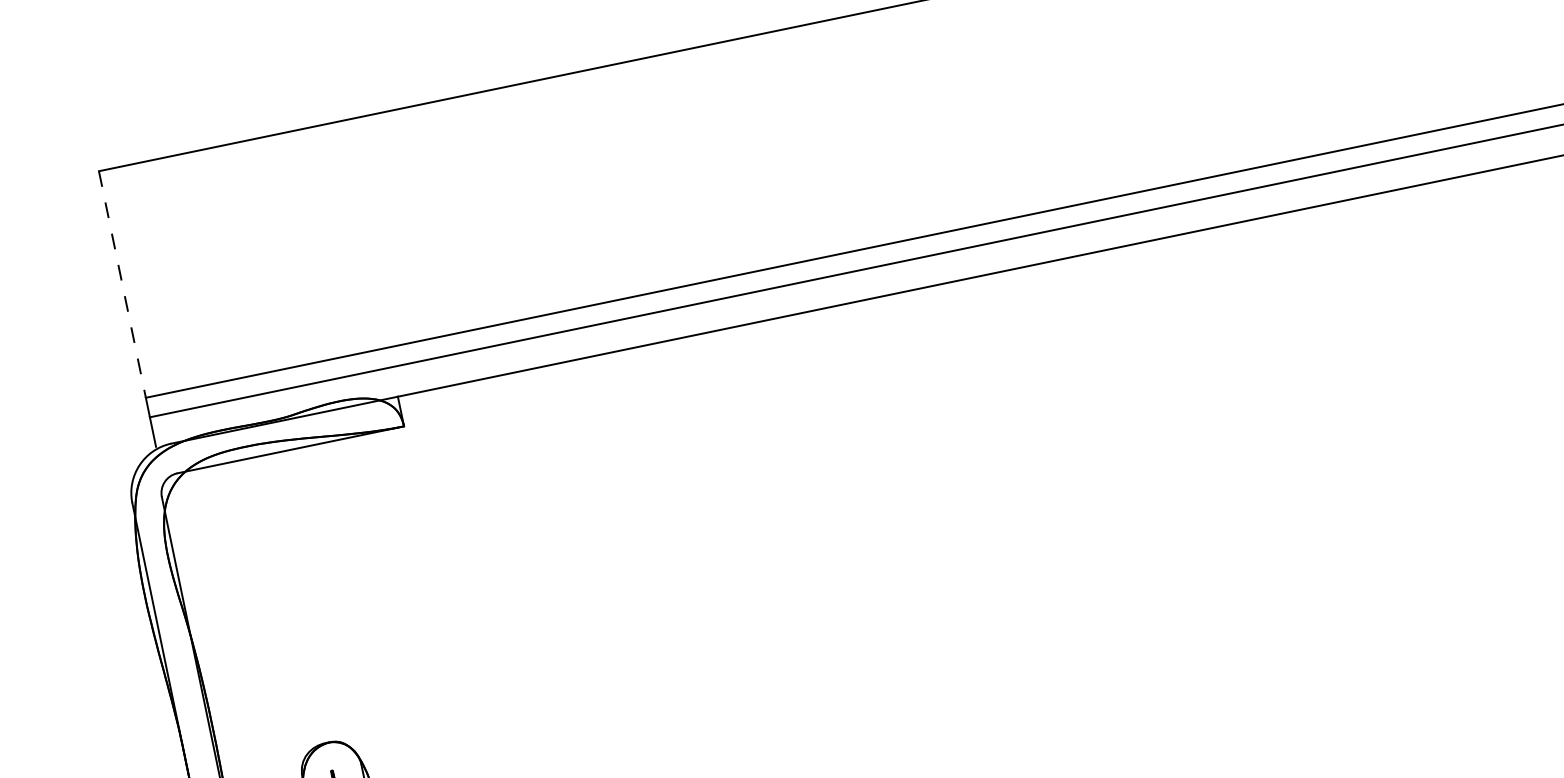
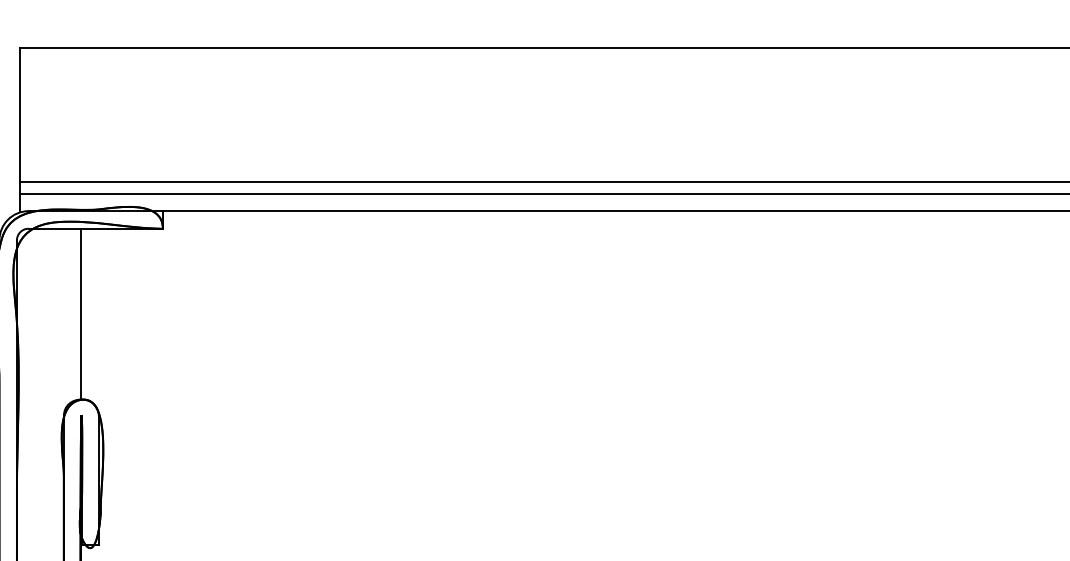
line: (122, 285) -> (19, 115), dashed -> solid
line: (294, 598) -> (80, 313), added

